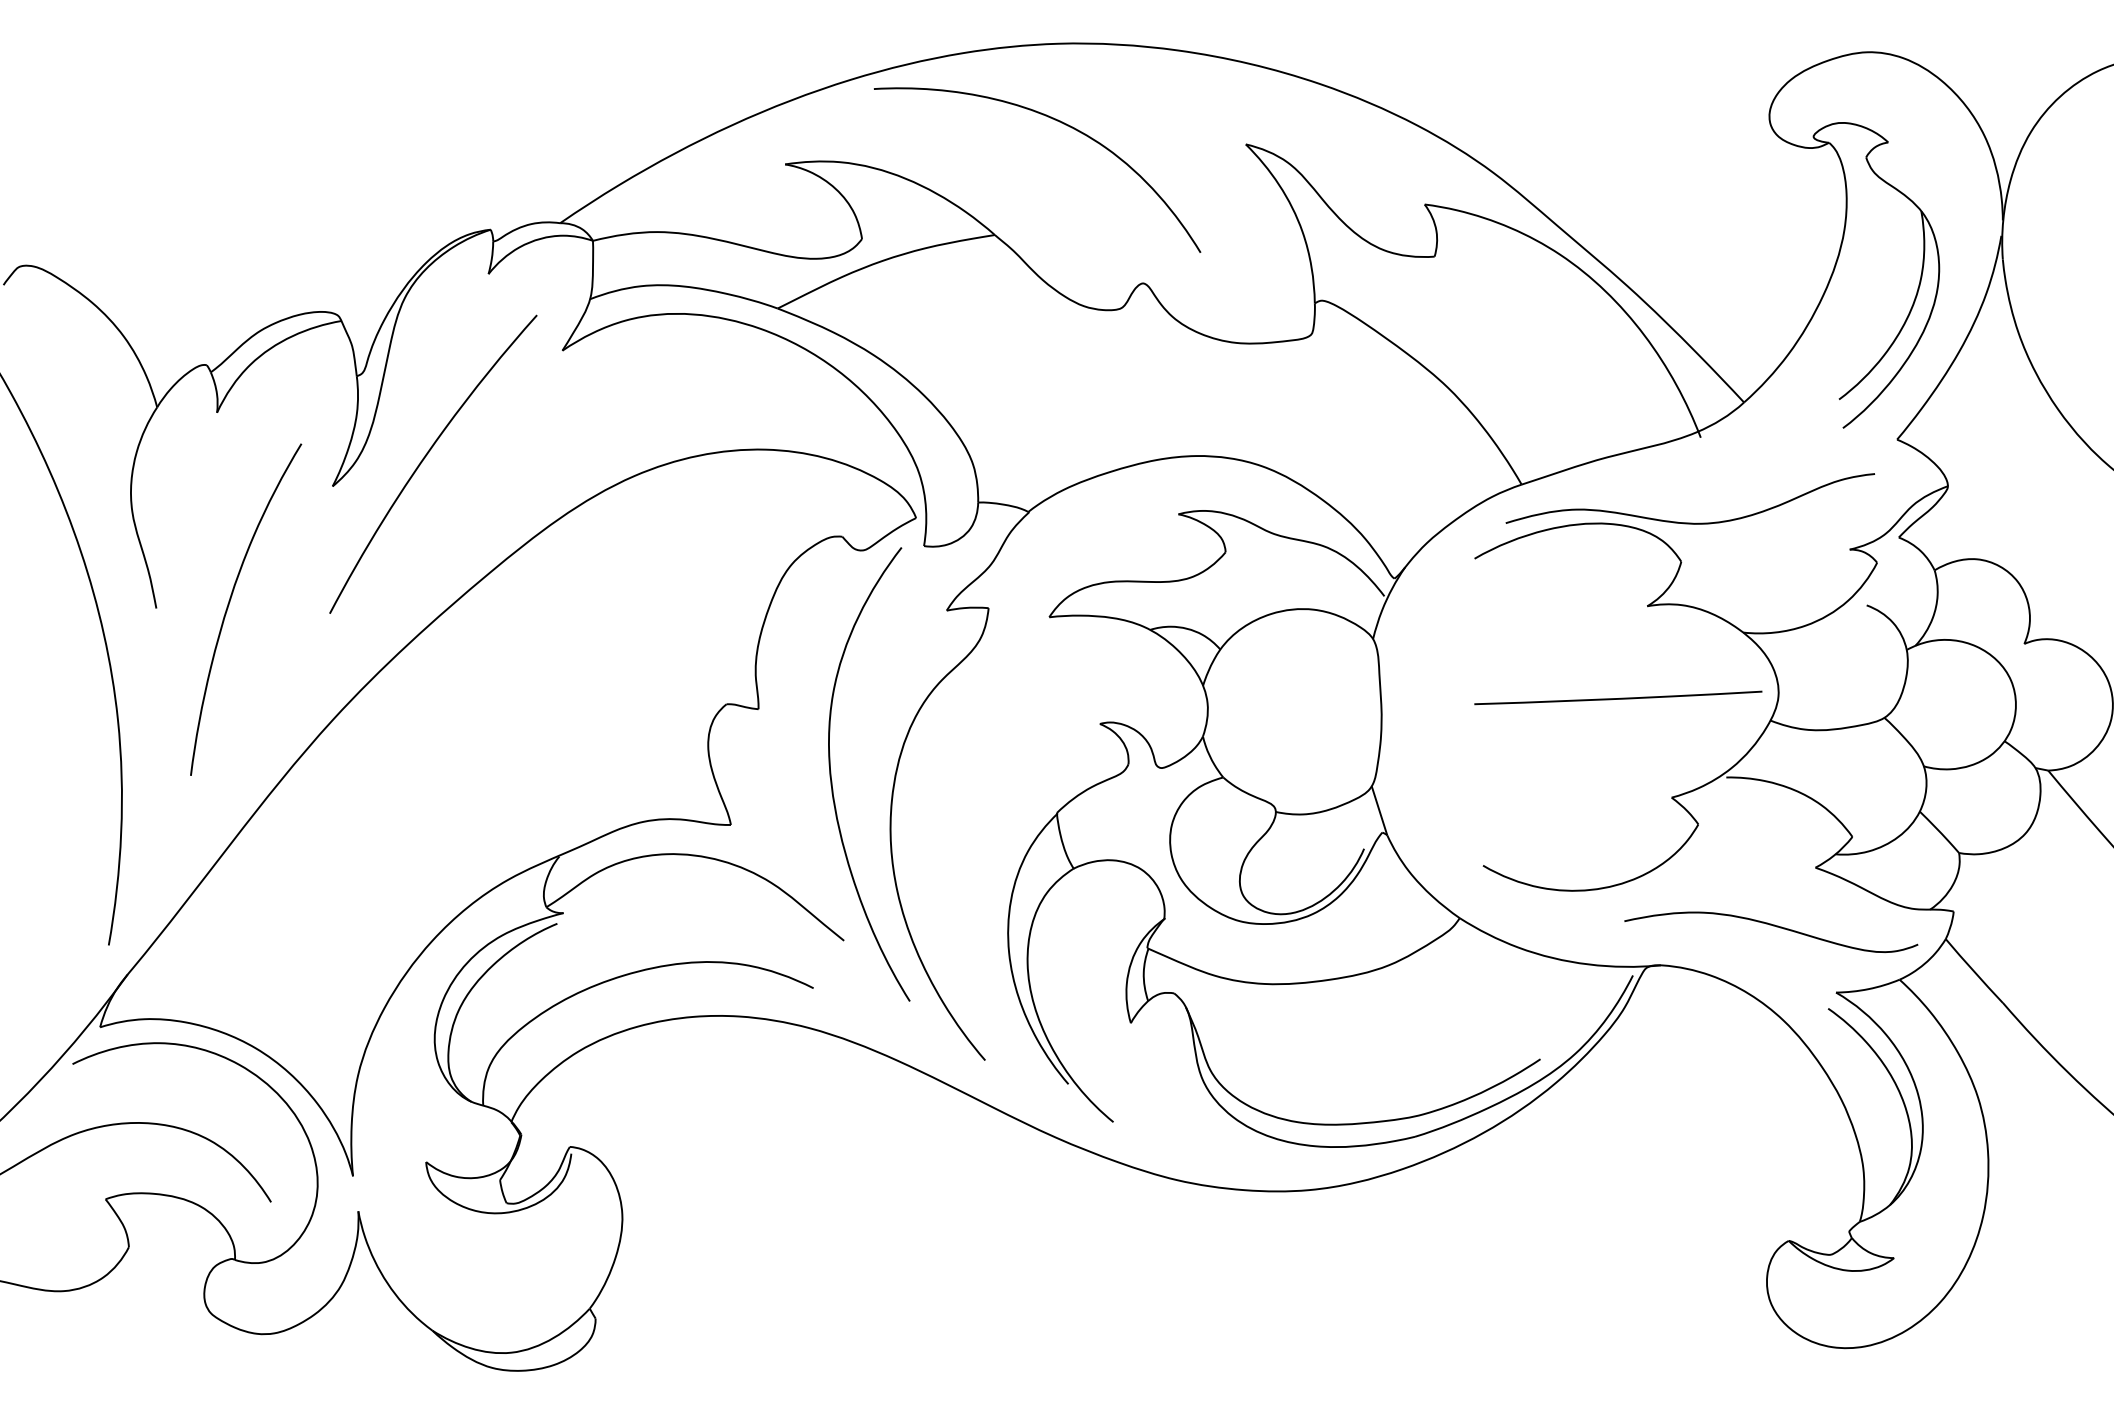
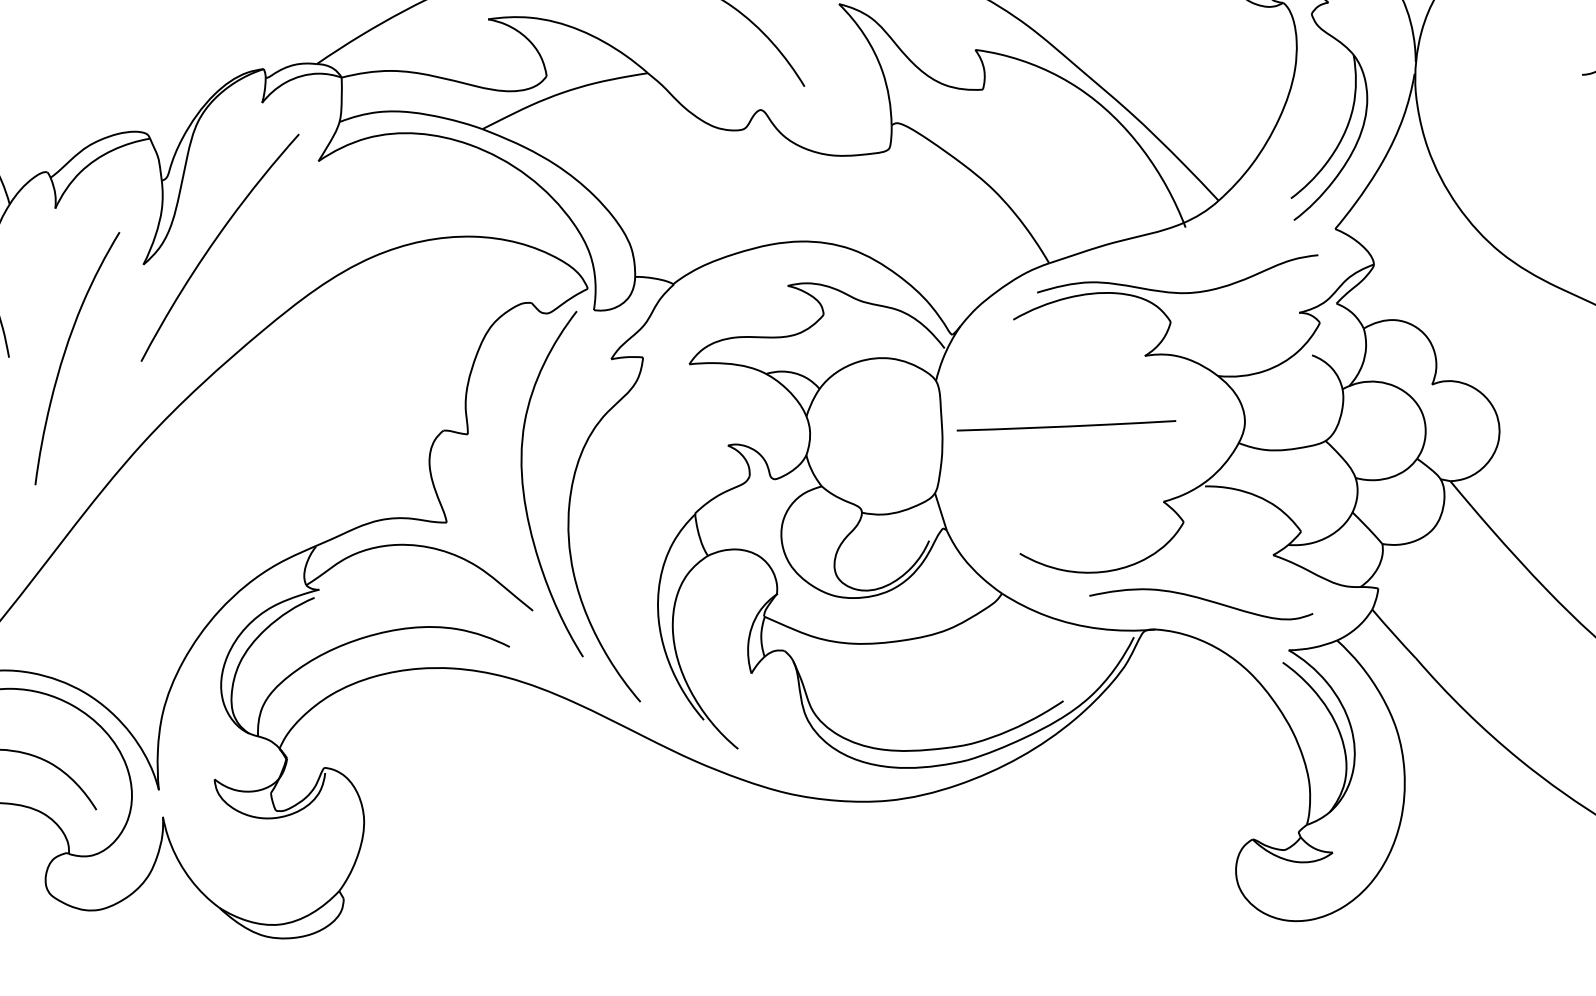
curve: (1618, 698) -> (1066, 426), moved
curve: (1773, 926) -> (1202, 599), moved

